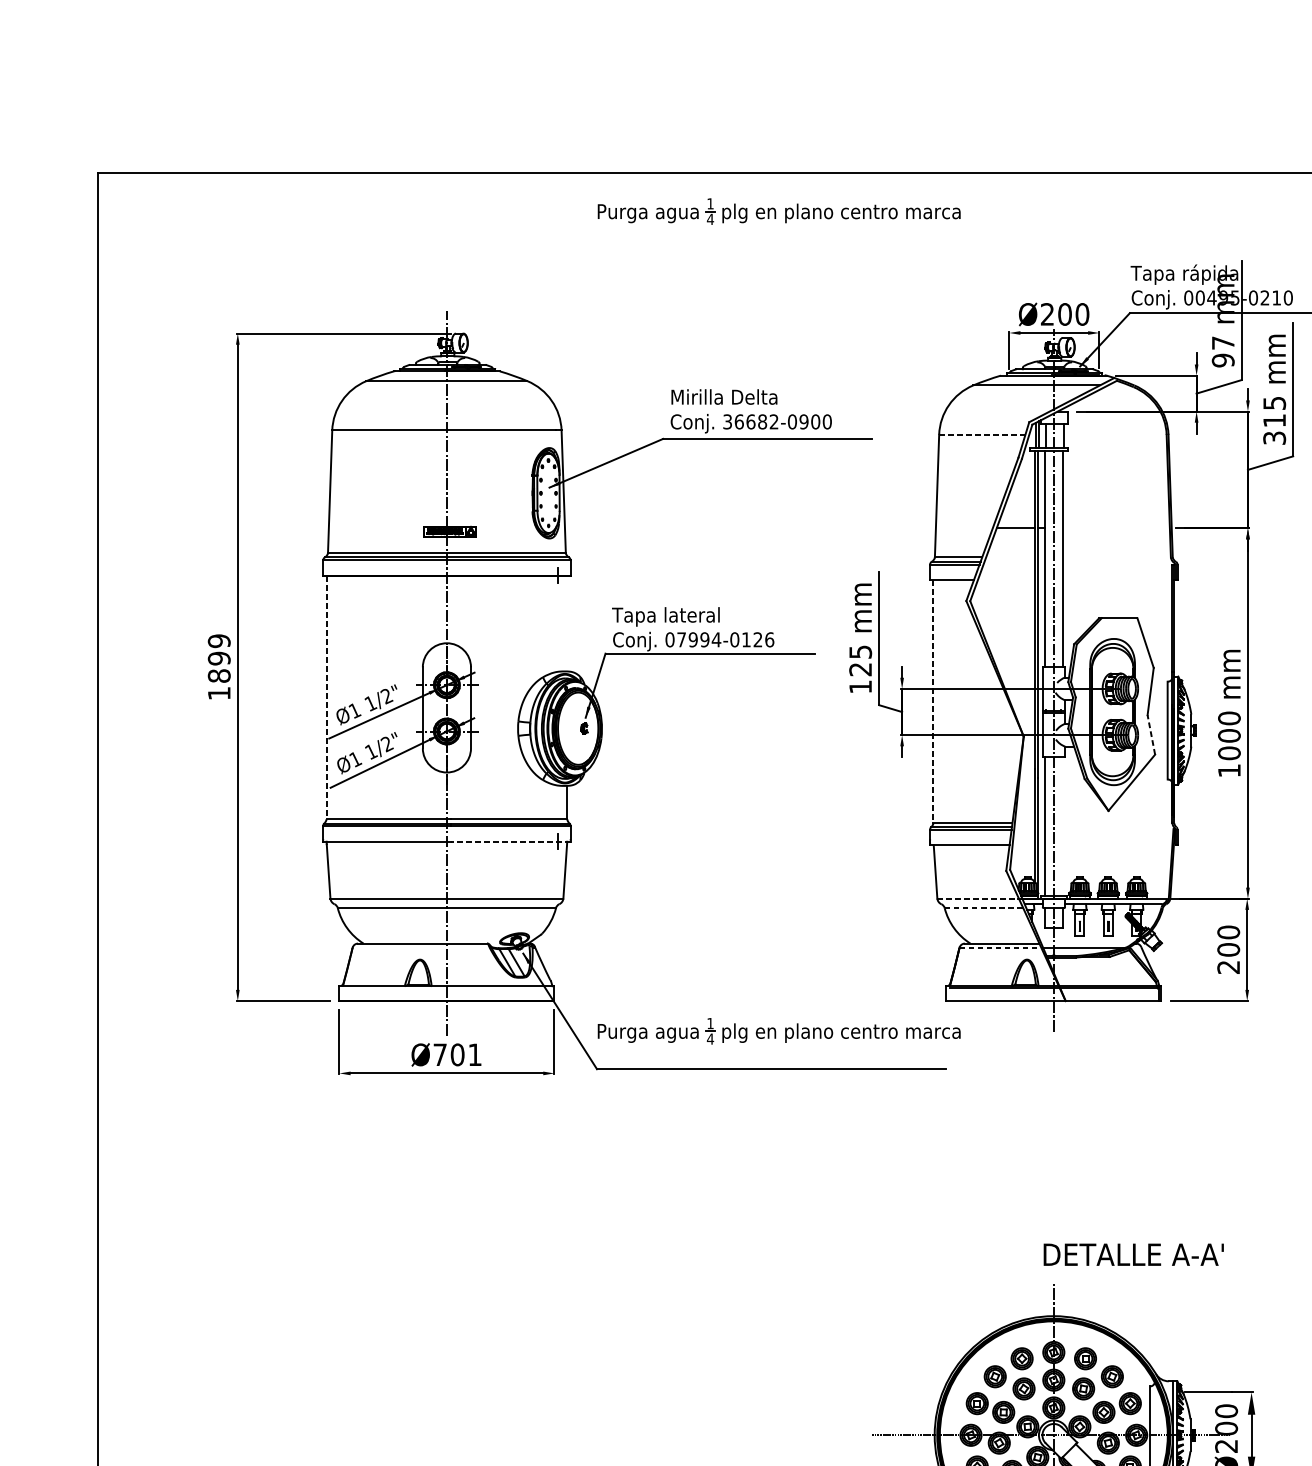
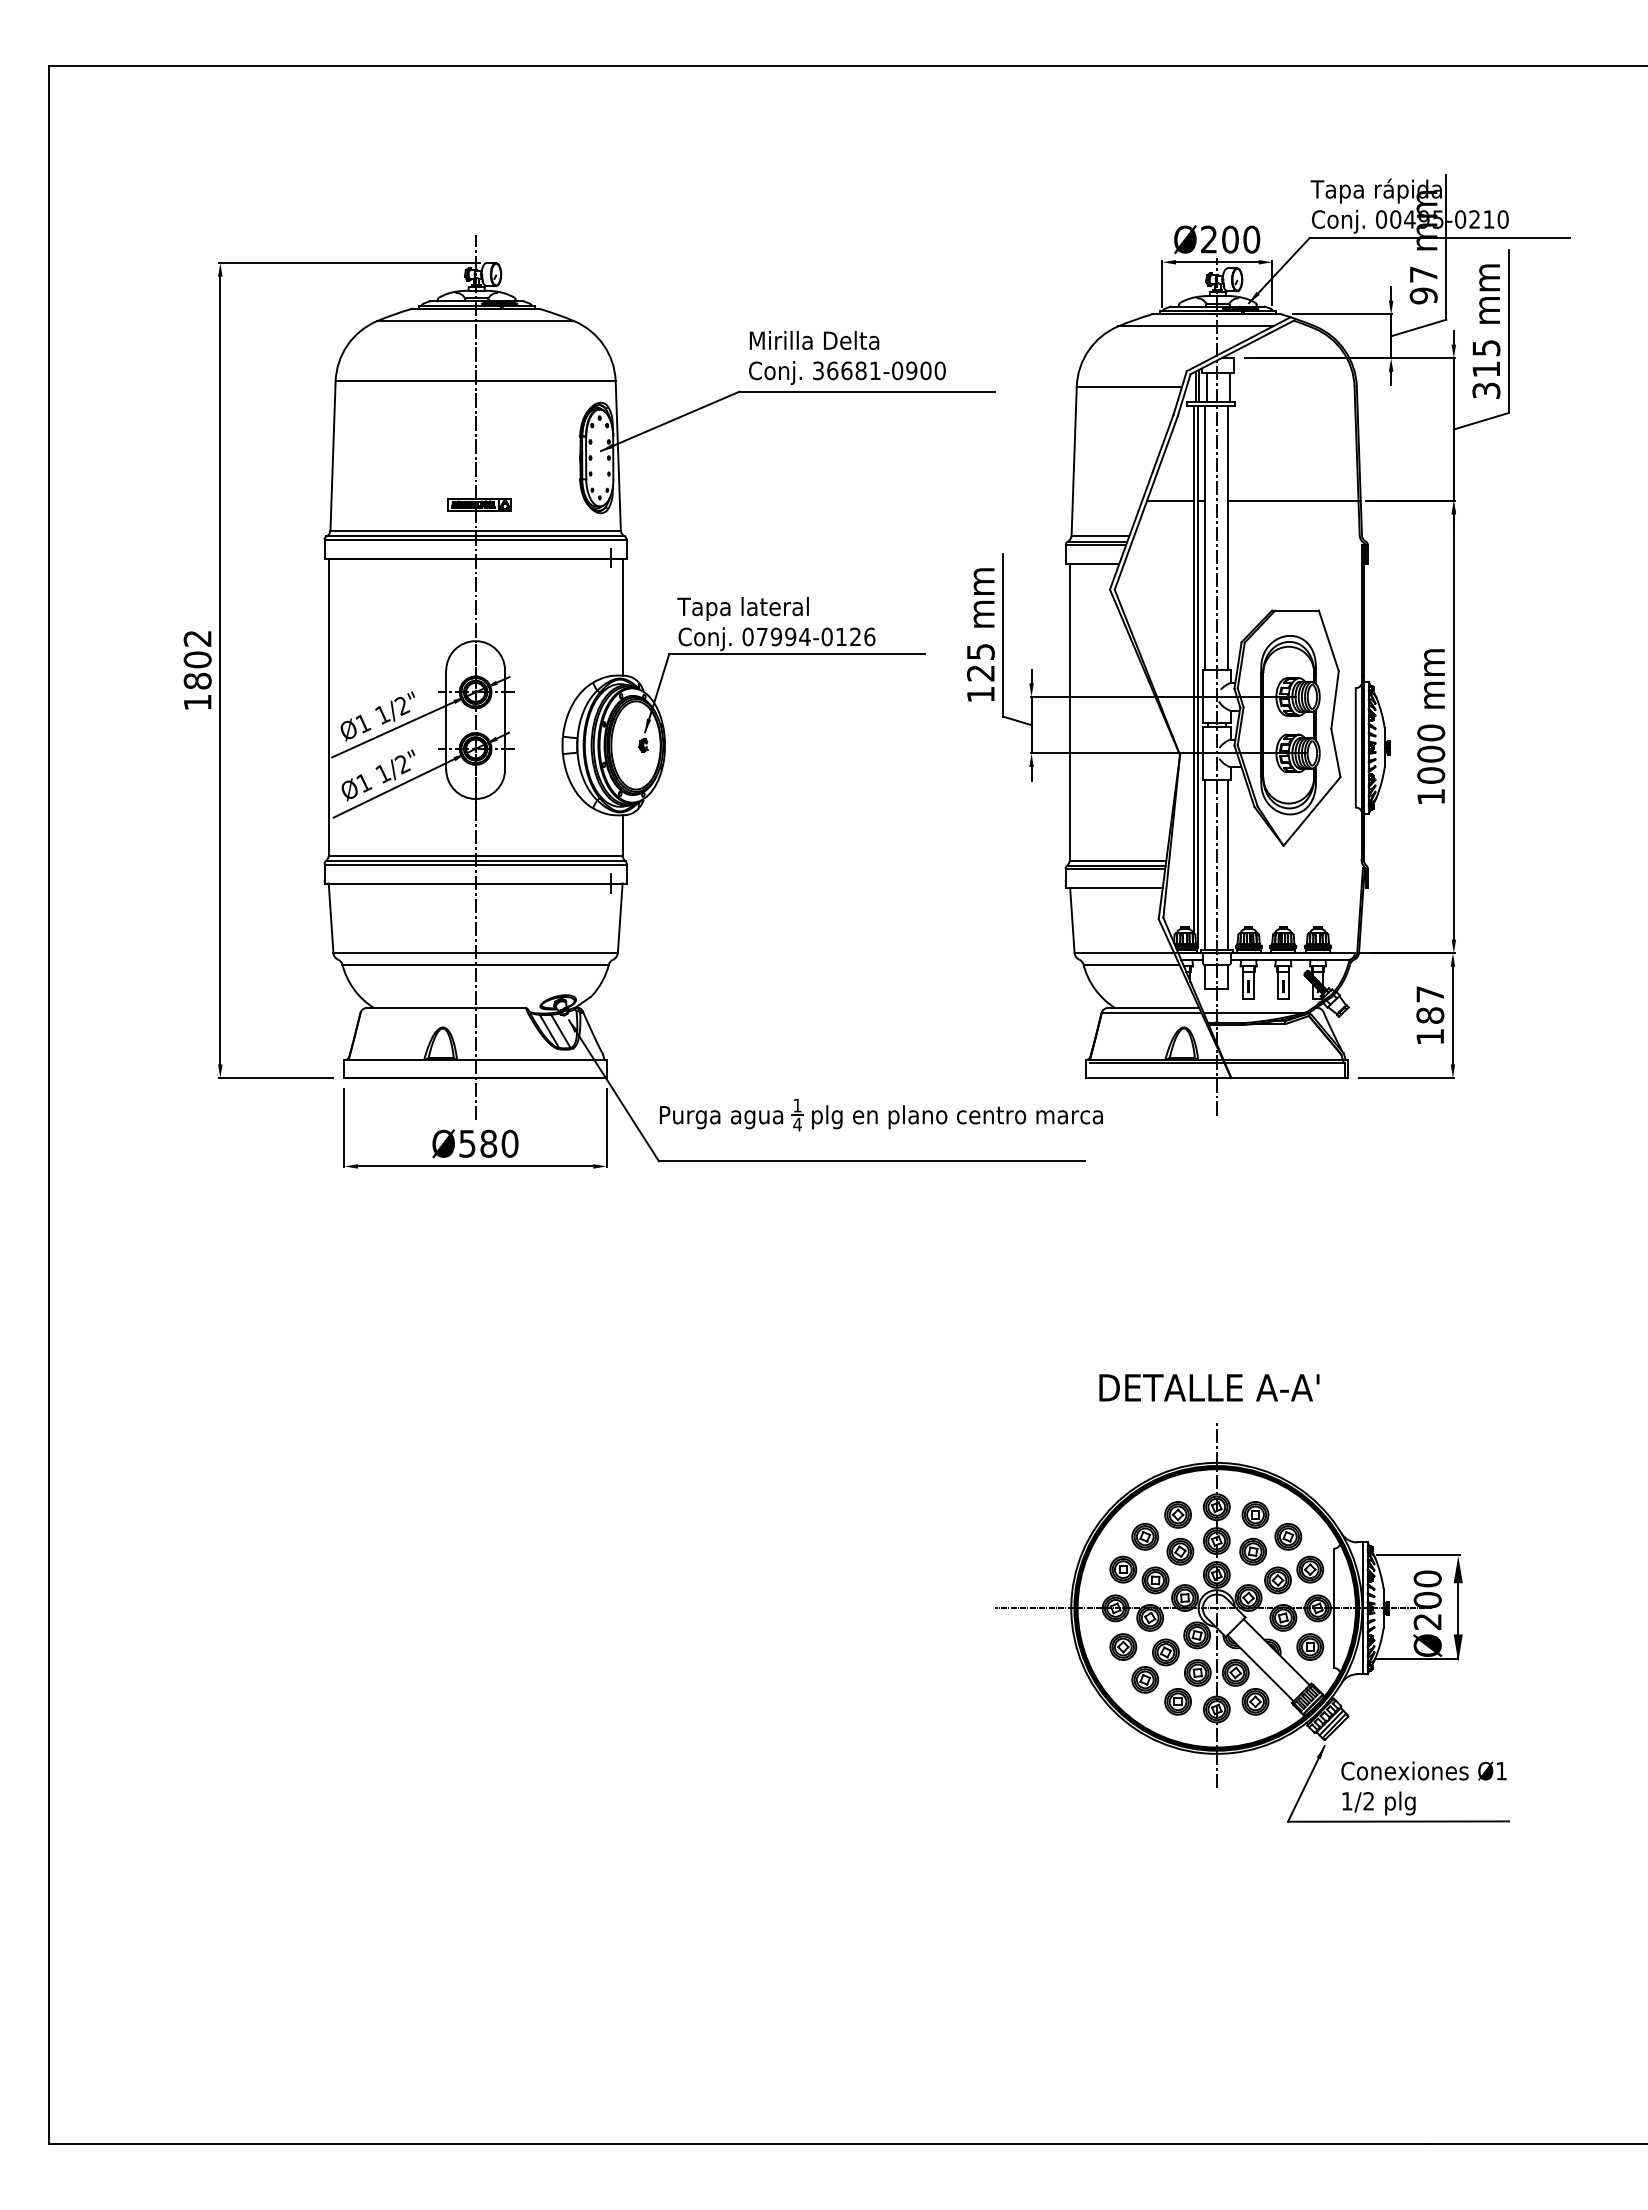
part: (779, 211) -> (881, 113), removed
text: (774, 421) -> (875, 370), 36682-0900 -> 36681-0900
line: (982, 434) -> (1129, 386), dashed -> solid
line: (1116, 528) -> (1293, 500), added
line: (567, 623) -> (622, 616), added
text: (219, 650) -> (197, 649), 1899 -> 1802
line: (326, 697) -> (328, 707), dashed -> solid
line: (933, 701) -> (1069, 712), dashed -> solid
line: (1151, 735) -> (1335, 753), dashed -> solid
line: (1063, 826) -> (1228, 864), added
line: (509, 841) -> (552, 883), dashed -> solid
line: (978, 898) -> (1124, 952), dashed -> solid
line: (983, 908) -> (1131, 964), dashed -> solid
line: (1000, 947) -> (1151, 1012), dashed -> solid
text: (1228, 949) -> (1430, 1015), 200 -> 187
text: (457, 1054) -> (488, 1143), Ø701 -> Ø580
text: (1133, 1254) -> (1209, 1387), moved

